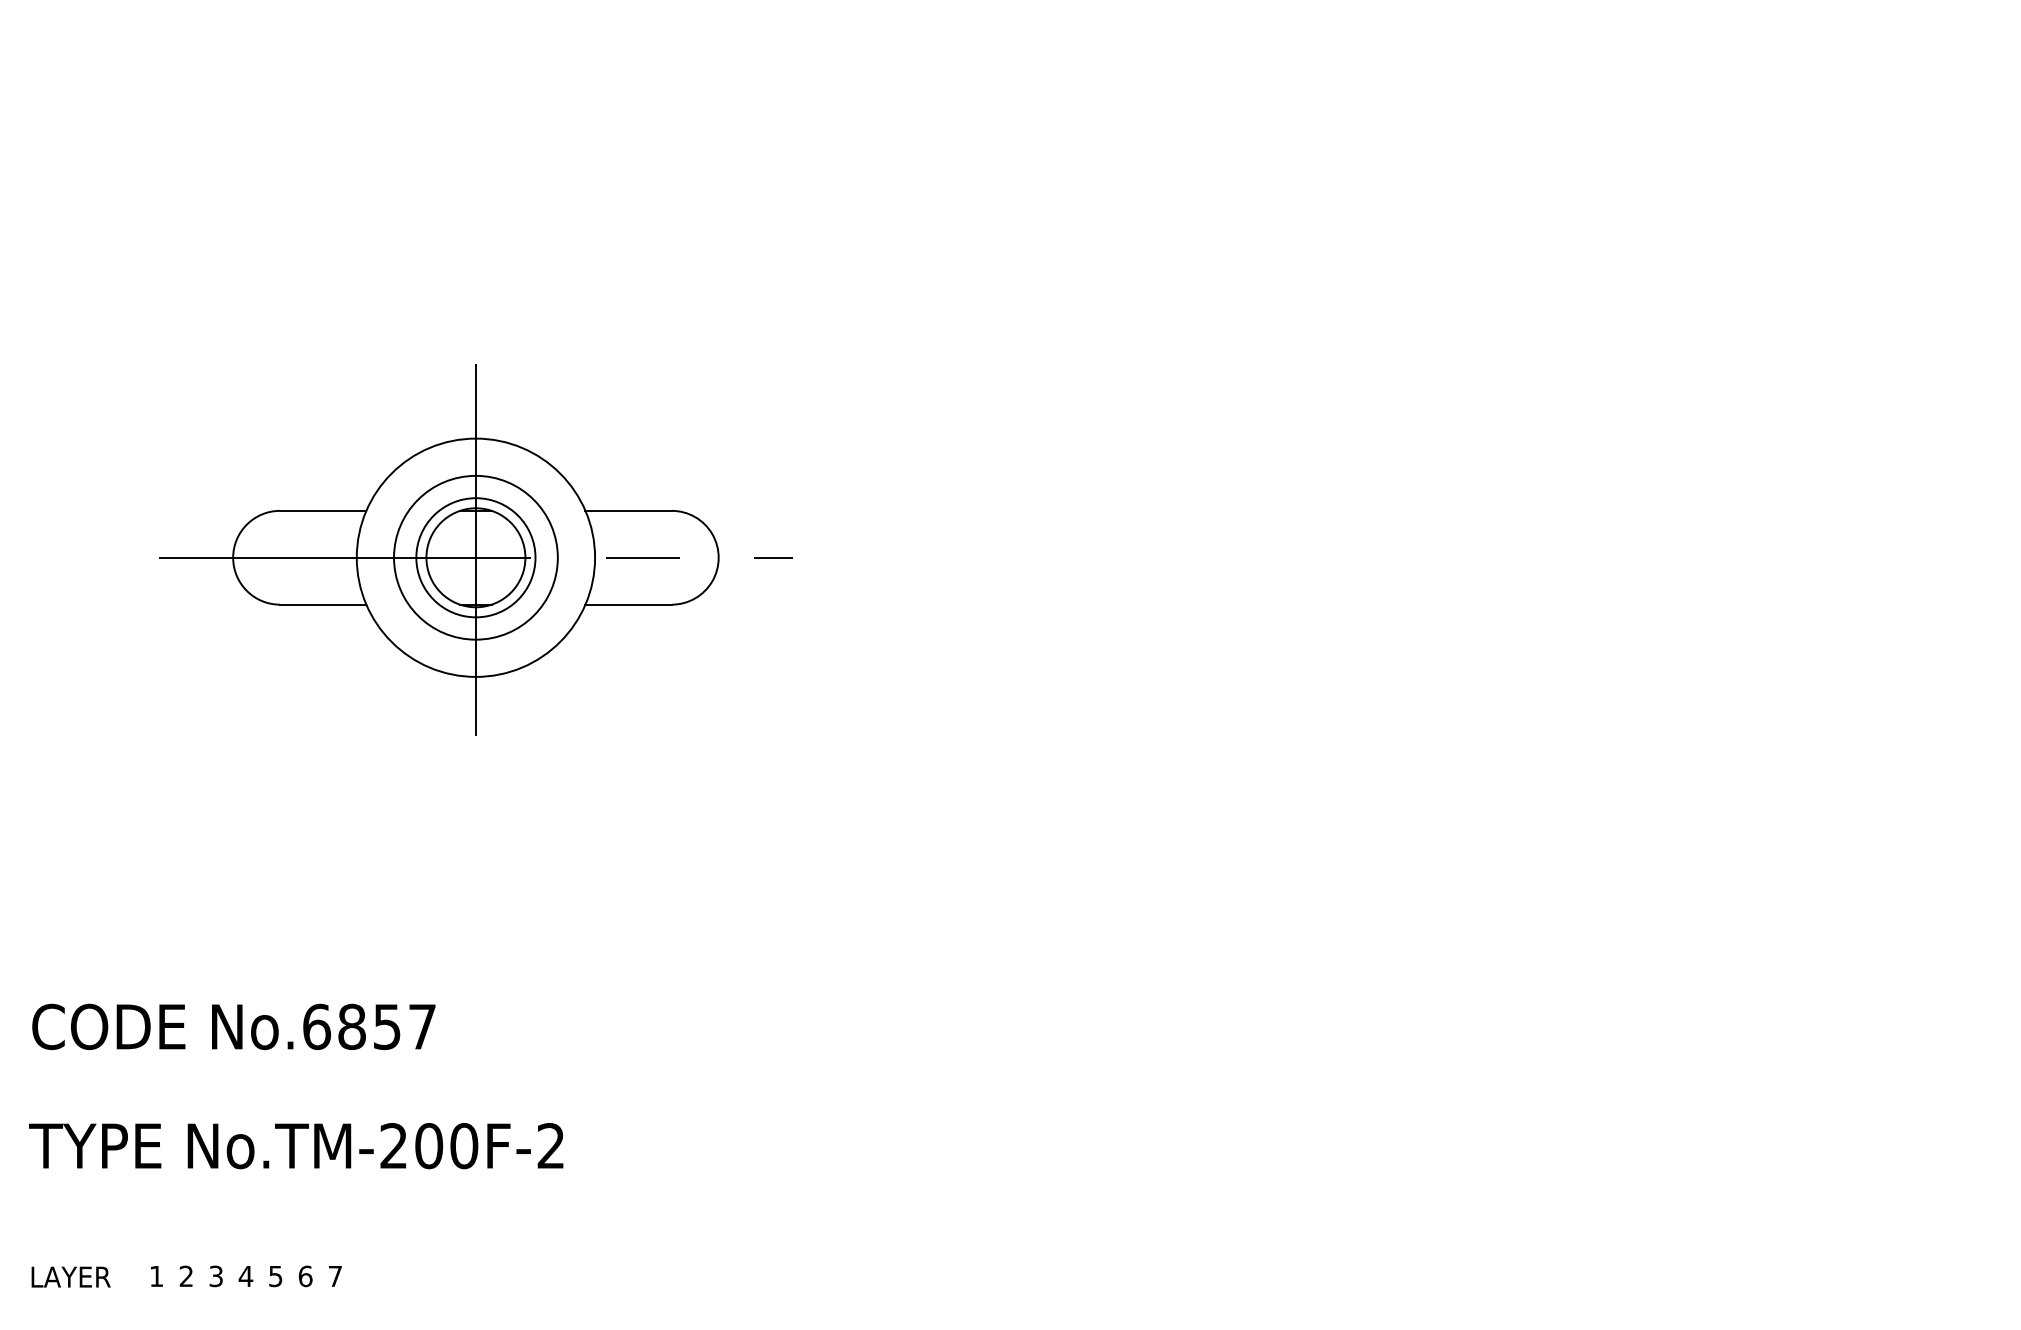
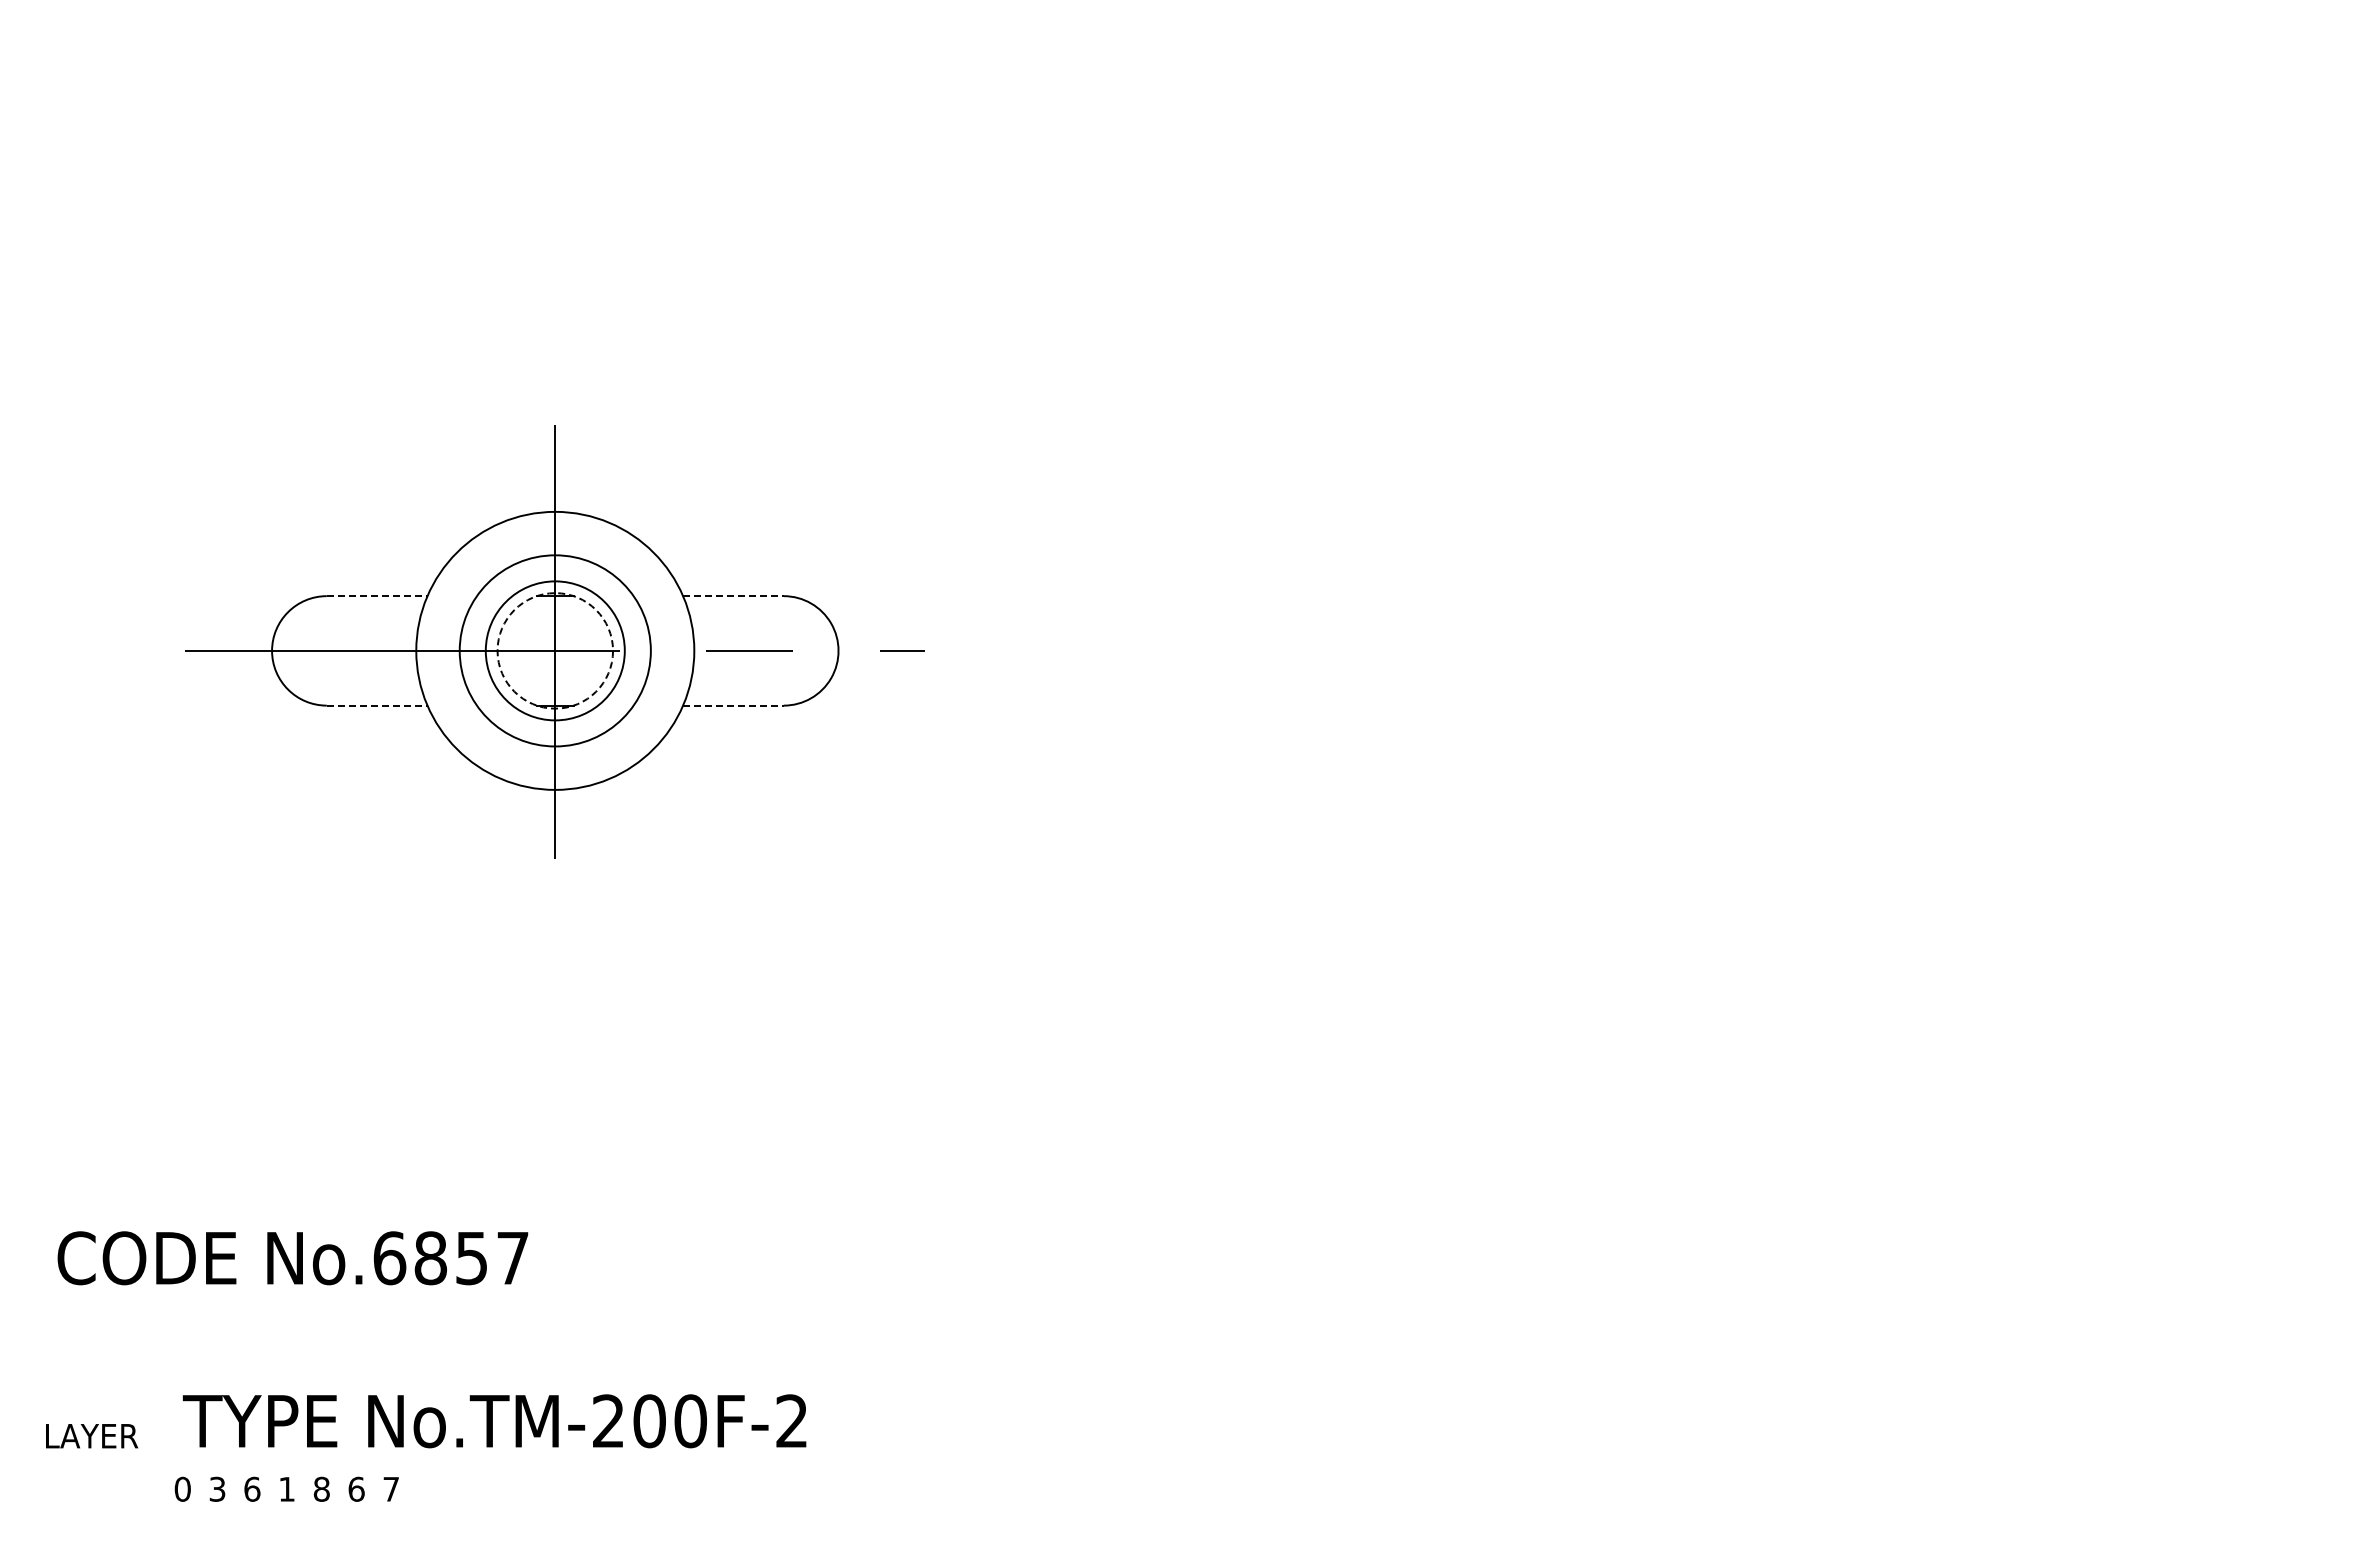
line: (323, 511) -> (377, 596), solid -> dashed
line: (628, 511) -> (733, 596), solid -> dashed
circle: (476, 557) -> (555, 650), solid -> dashed
line: (323, 604) -> (377, 705), solid -> dashed
line: (628, 604) -> (733, 705), solid -> dashed
text: (233, 1027) -> (292, 1258), moved
text: (296, 1146) -> (494, 1421), moved
text: (156, 1275) -> (182, 1488), 1 -> 0
text: (216, 1275) -> (252, 1488), 3 -> 6
text: (275, 1275) -> (321, 1488), 5 -> 8
text: (186, 1276) -> (217, 1489), 2 -> 3
text: (245, 1276) -> (286, 1489), 4 -> 1
text: (71, 1277) -> (92, 1436), moved

